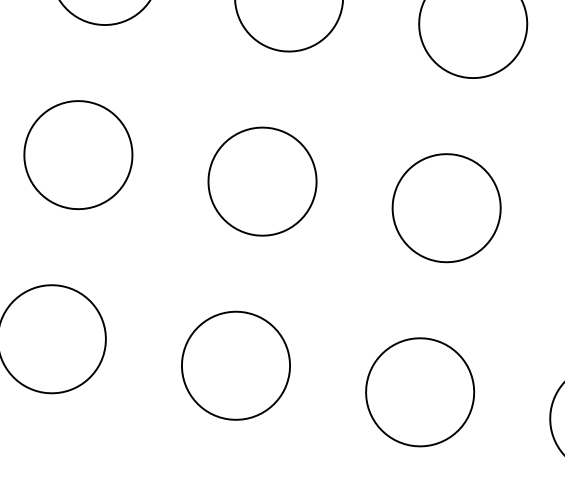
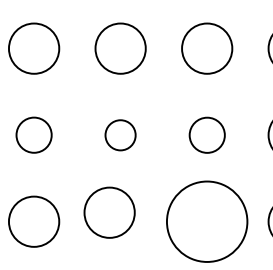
circle: (77, 155) -> (33, 135), size x0.7
circle: (262, 182) -> (120, 135), size x0.6
circle: (447, 208) -> (207, 135), size x0.7
circle: (235, 365) -> (109, 212), moved
circle: (420, 391) -> (207, 221), size x1.6

